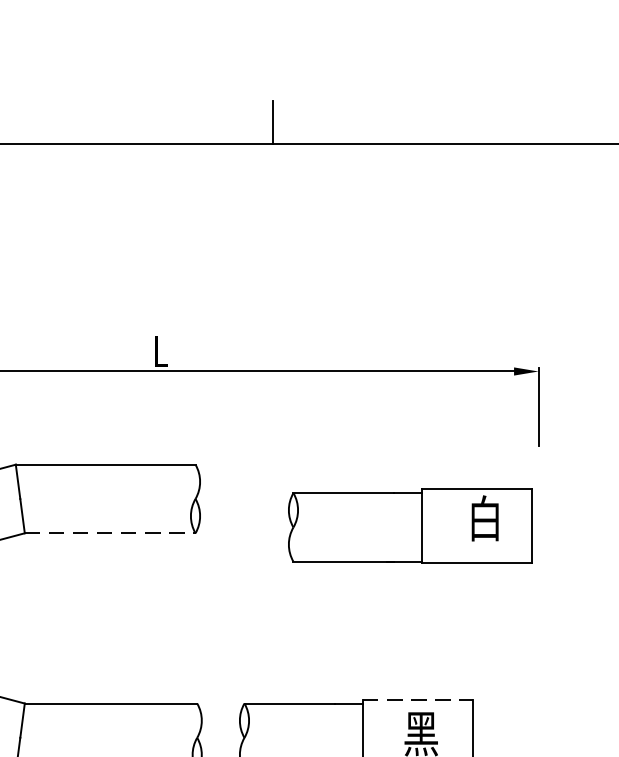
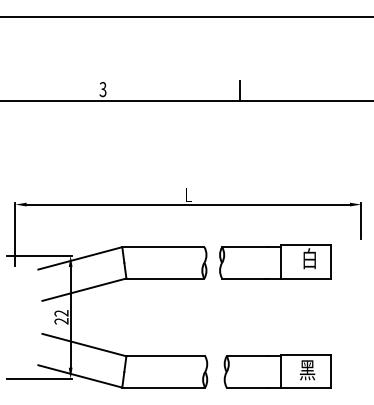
part: (410, 524) -> (275, 261), moved
line: (110, 533) -> (165, 278), dashed -> solid
line: (419, 699) -> (306, 354), dashed -> solid

